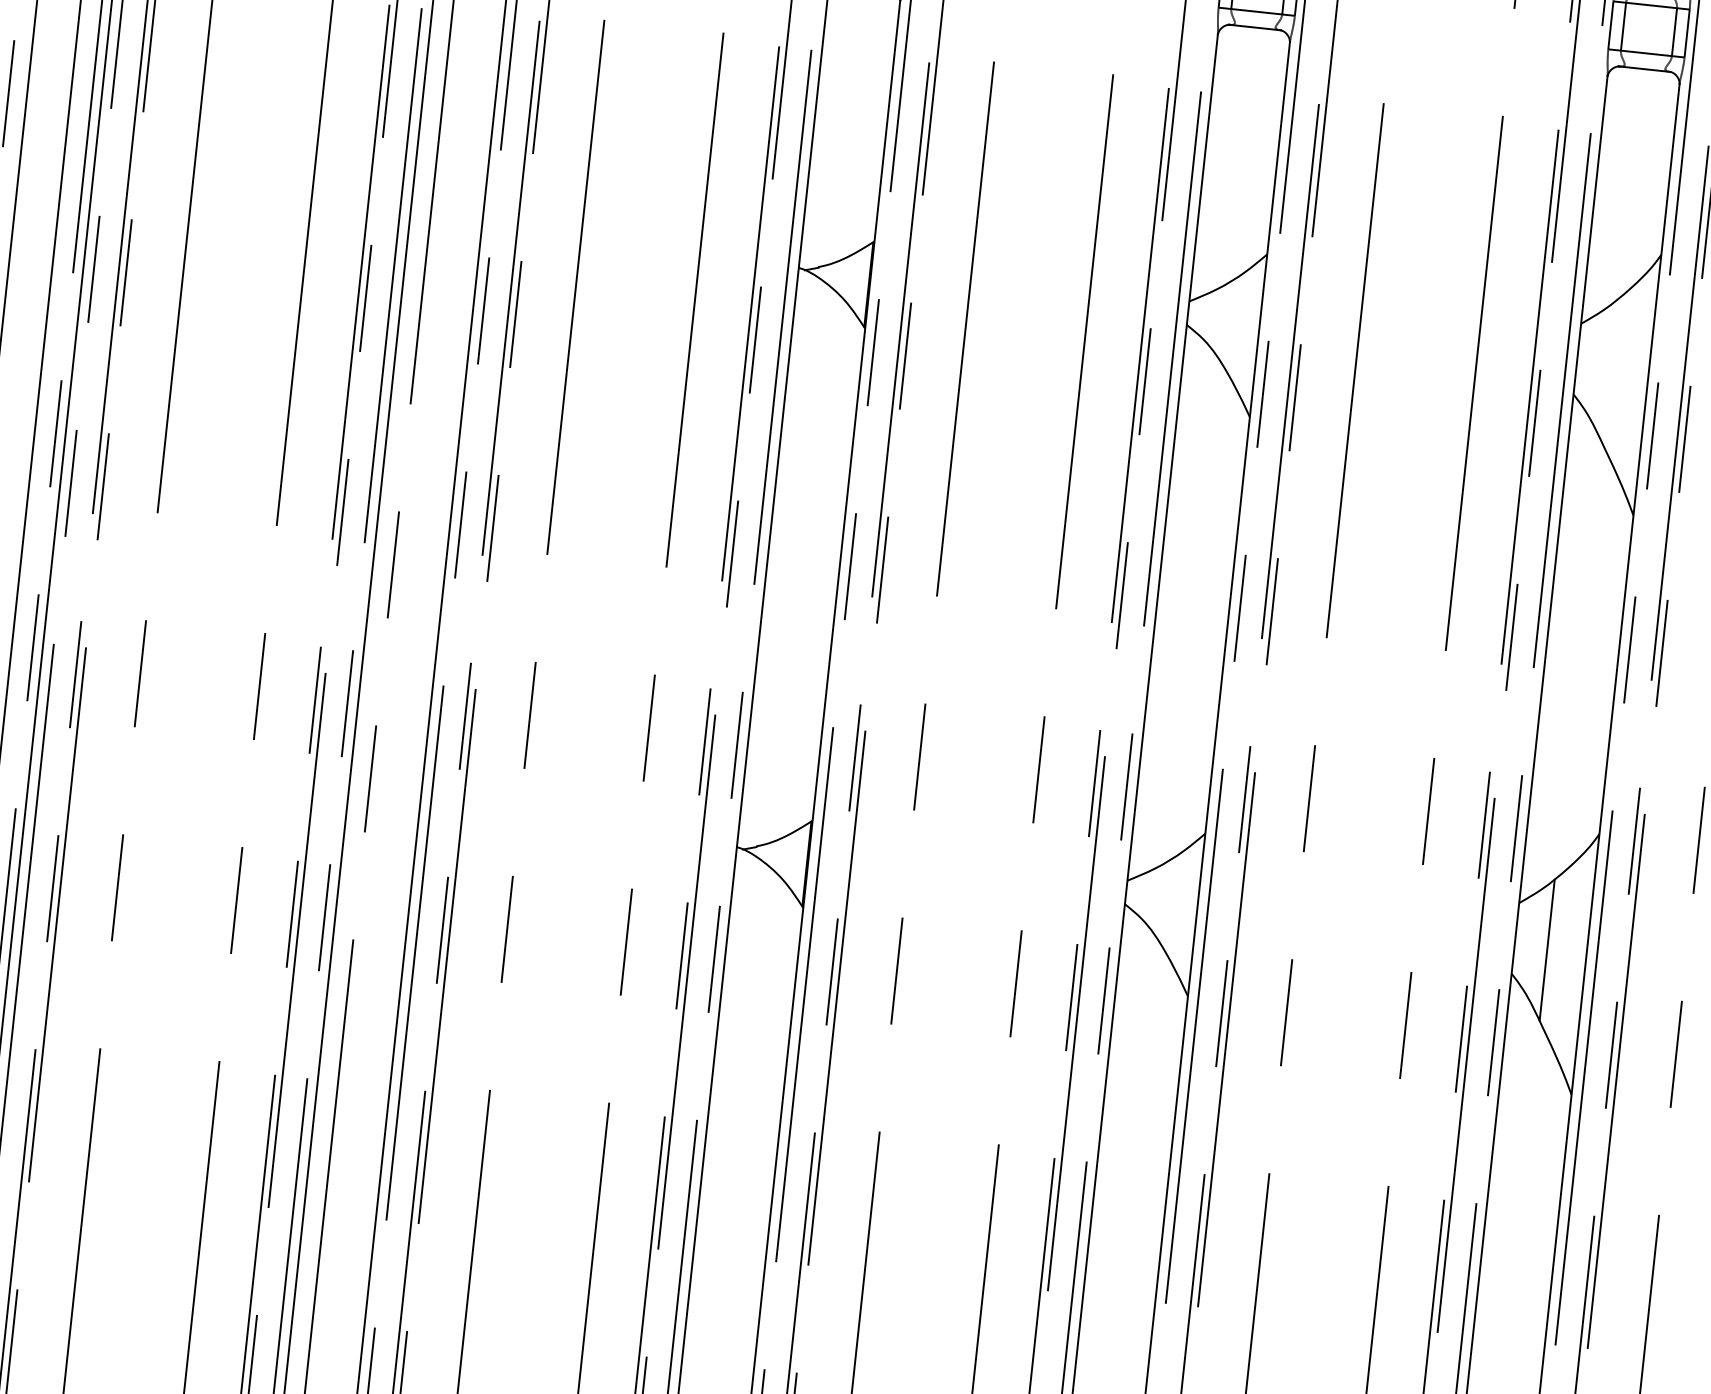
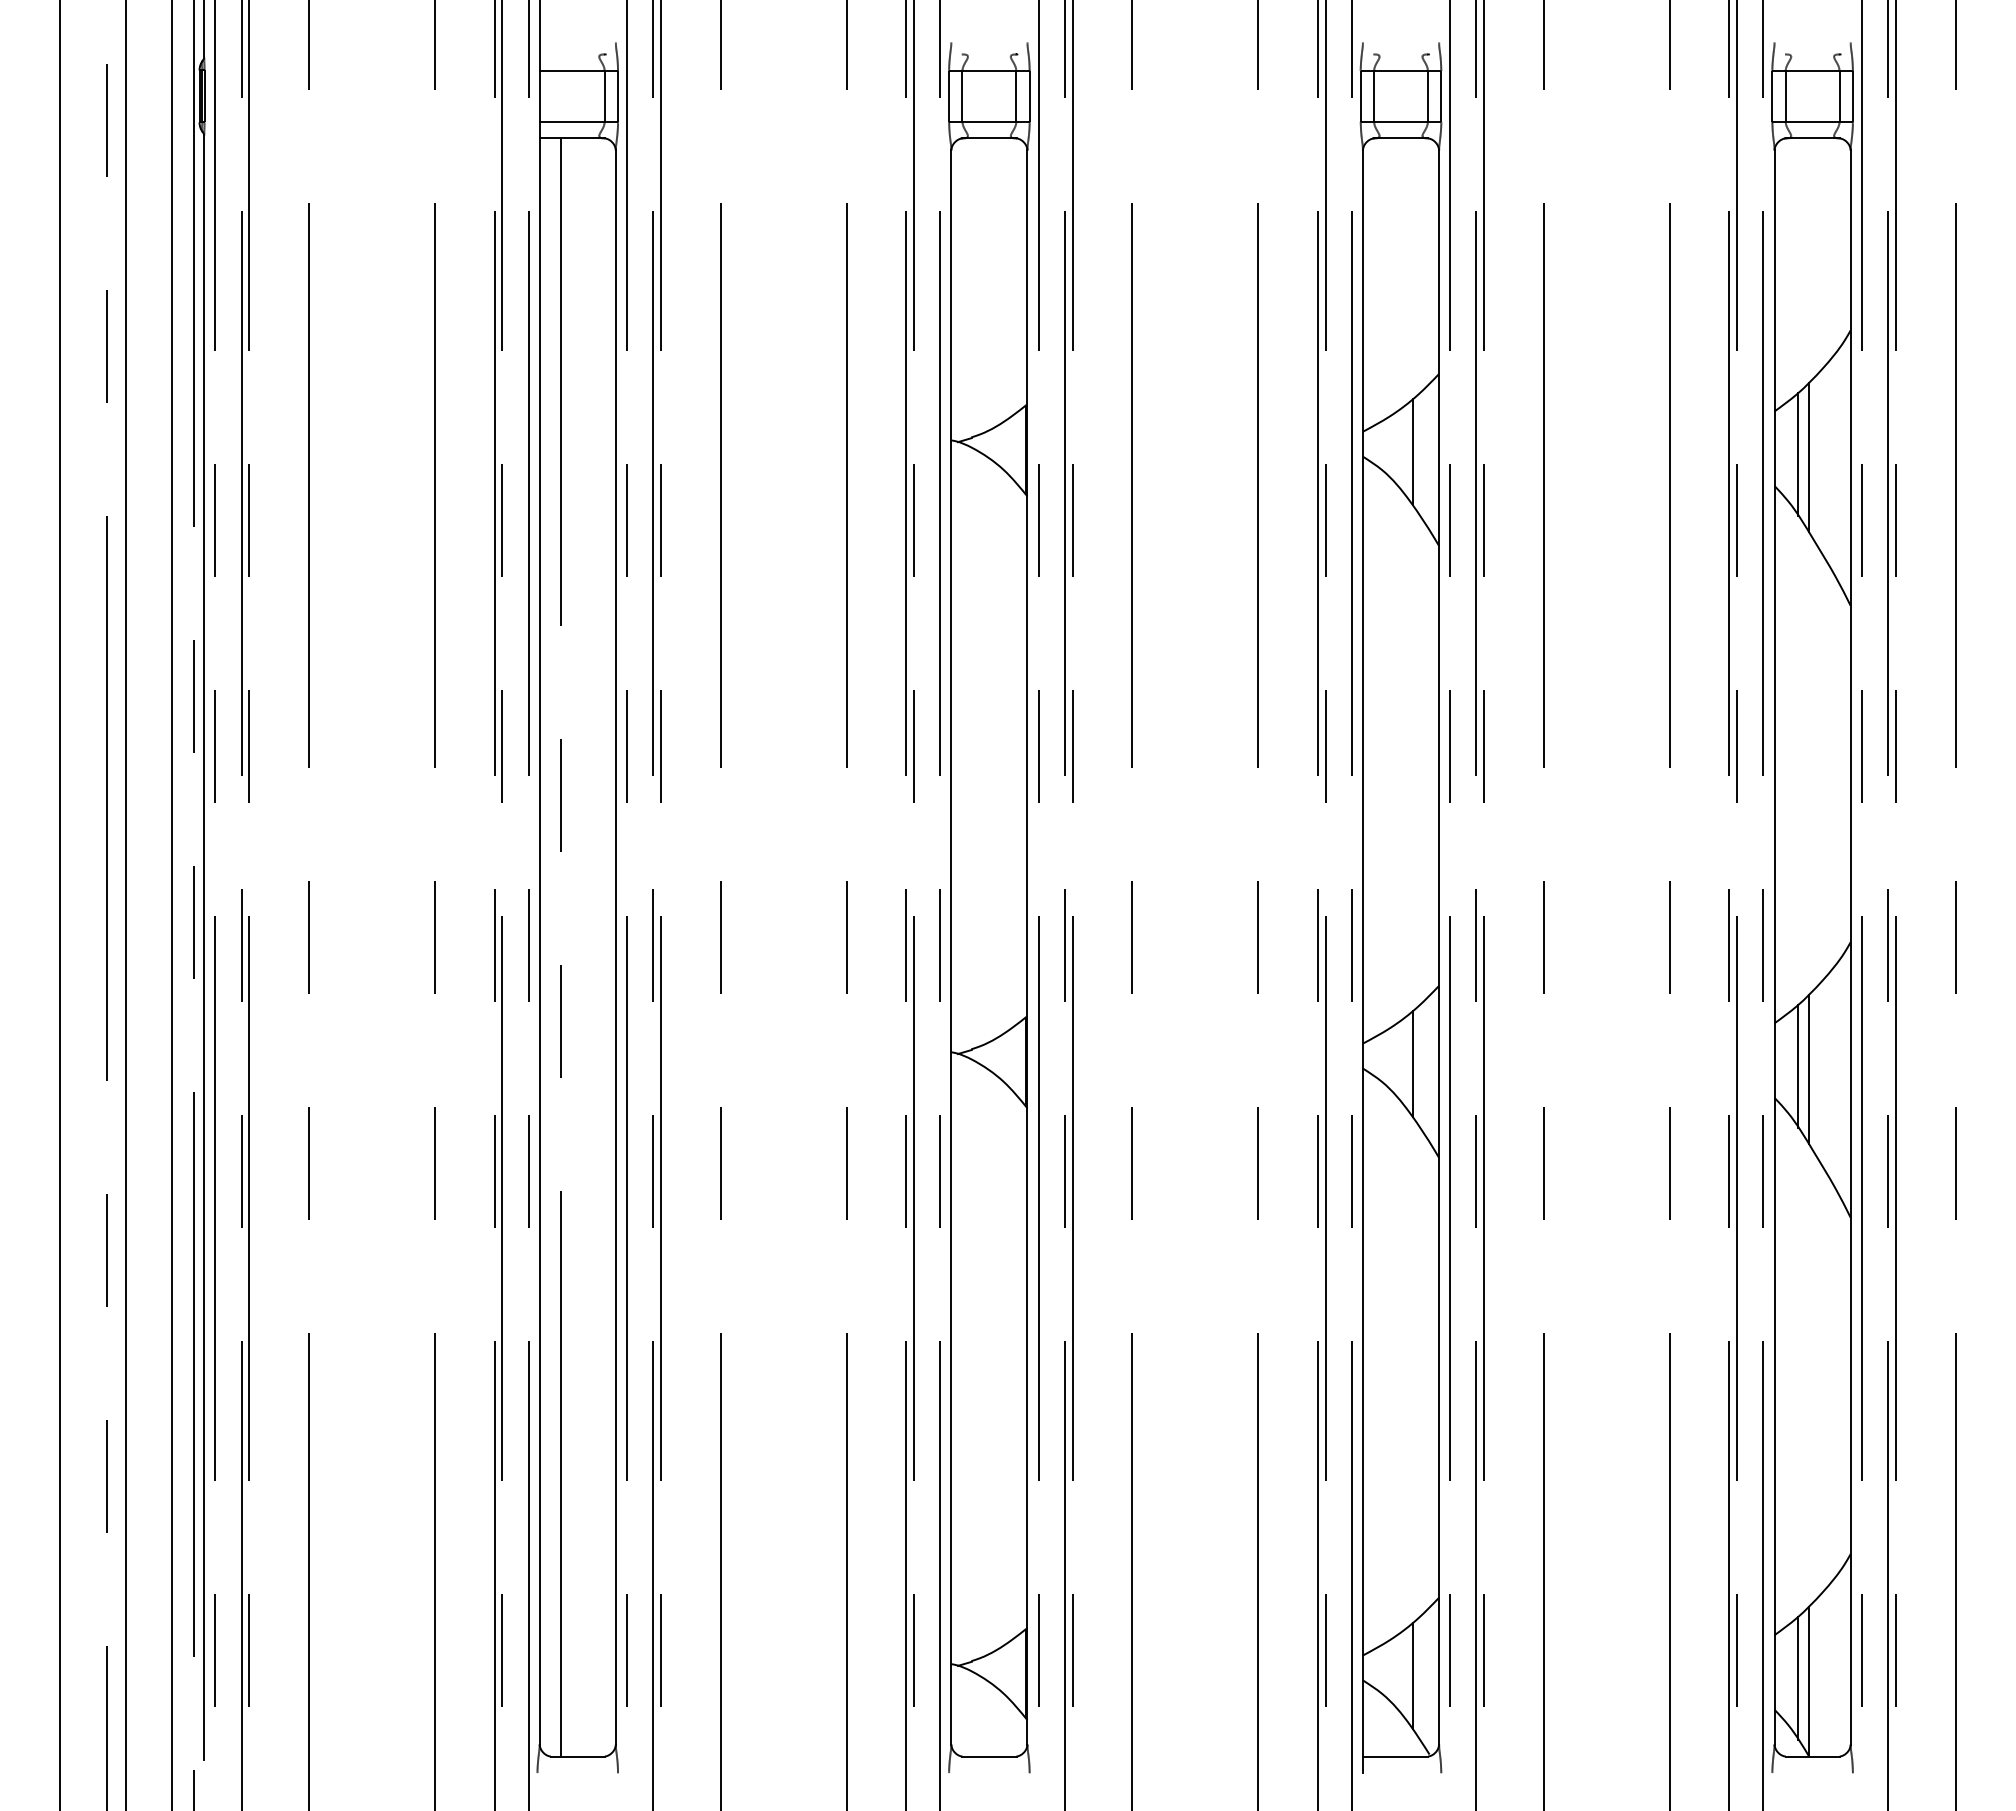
line: (1234, 325) -> (1412, 451), added
line: (1598, 366) -> (1797, 454), added
line: (1609, 370) -> (1809, 457), added
line: (1172, 904) -> (1412, 1063), added
line: (1536, 946) -> (1797, 1066), added

